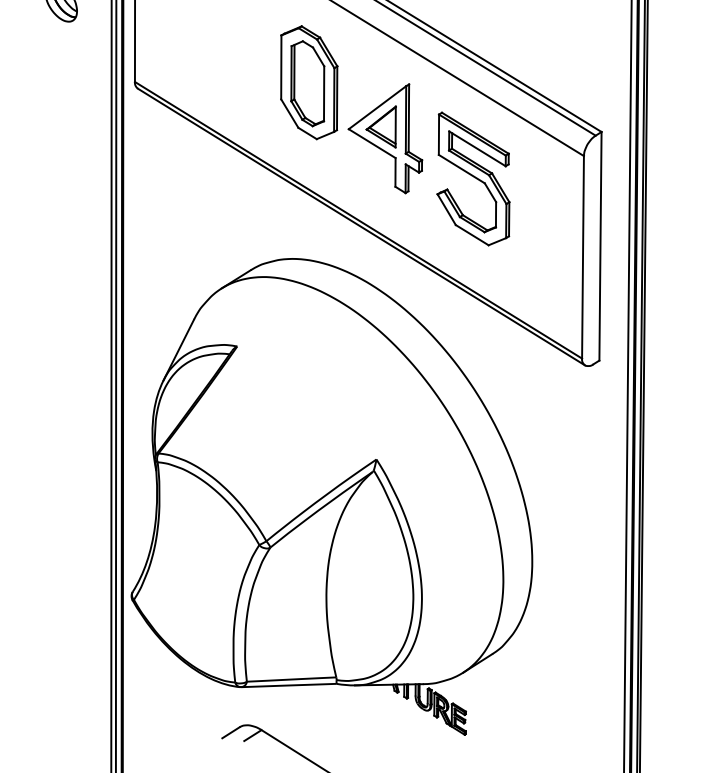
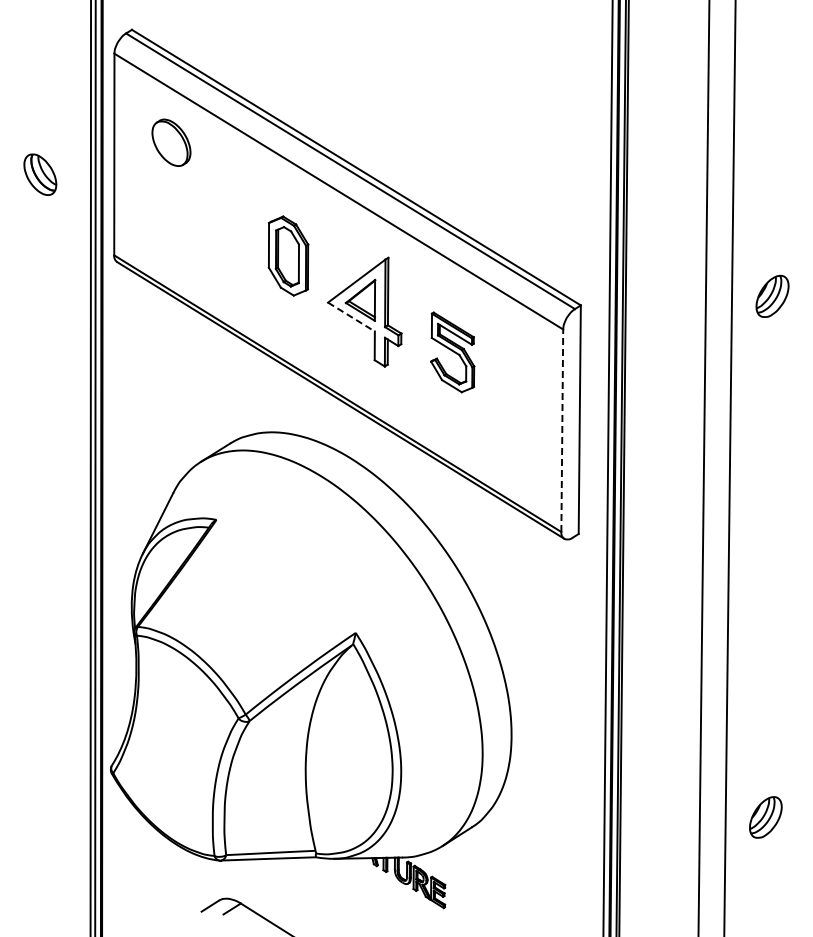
part: (309, 82) -> (288, 255), size x0.7
line: (372, 144) -> (351, 317), solid -> dashed
part: (473, 179) -> (452, 352), size x0.6
line: (583, 257) -> (562, 430), solid -> dashed

